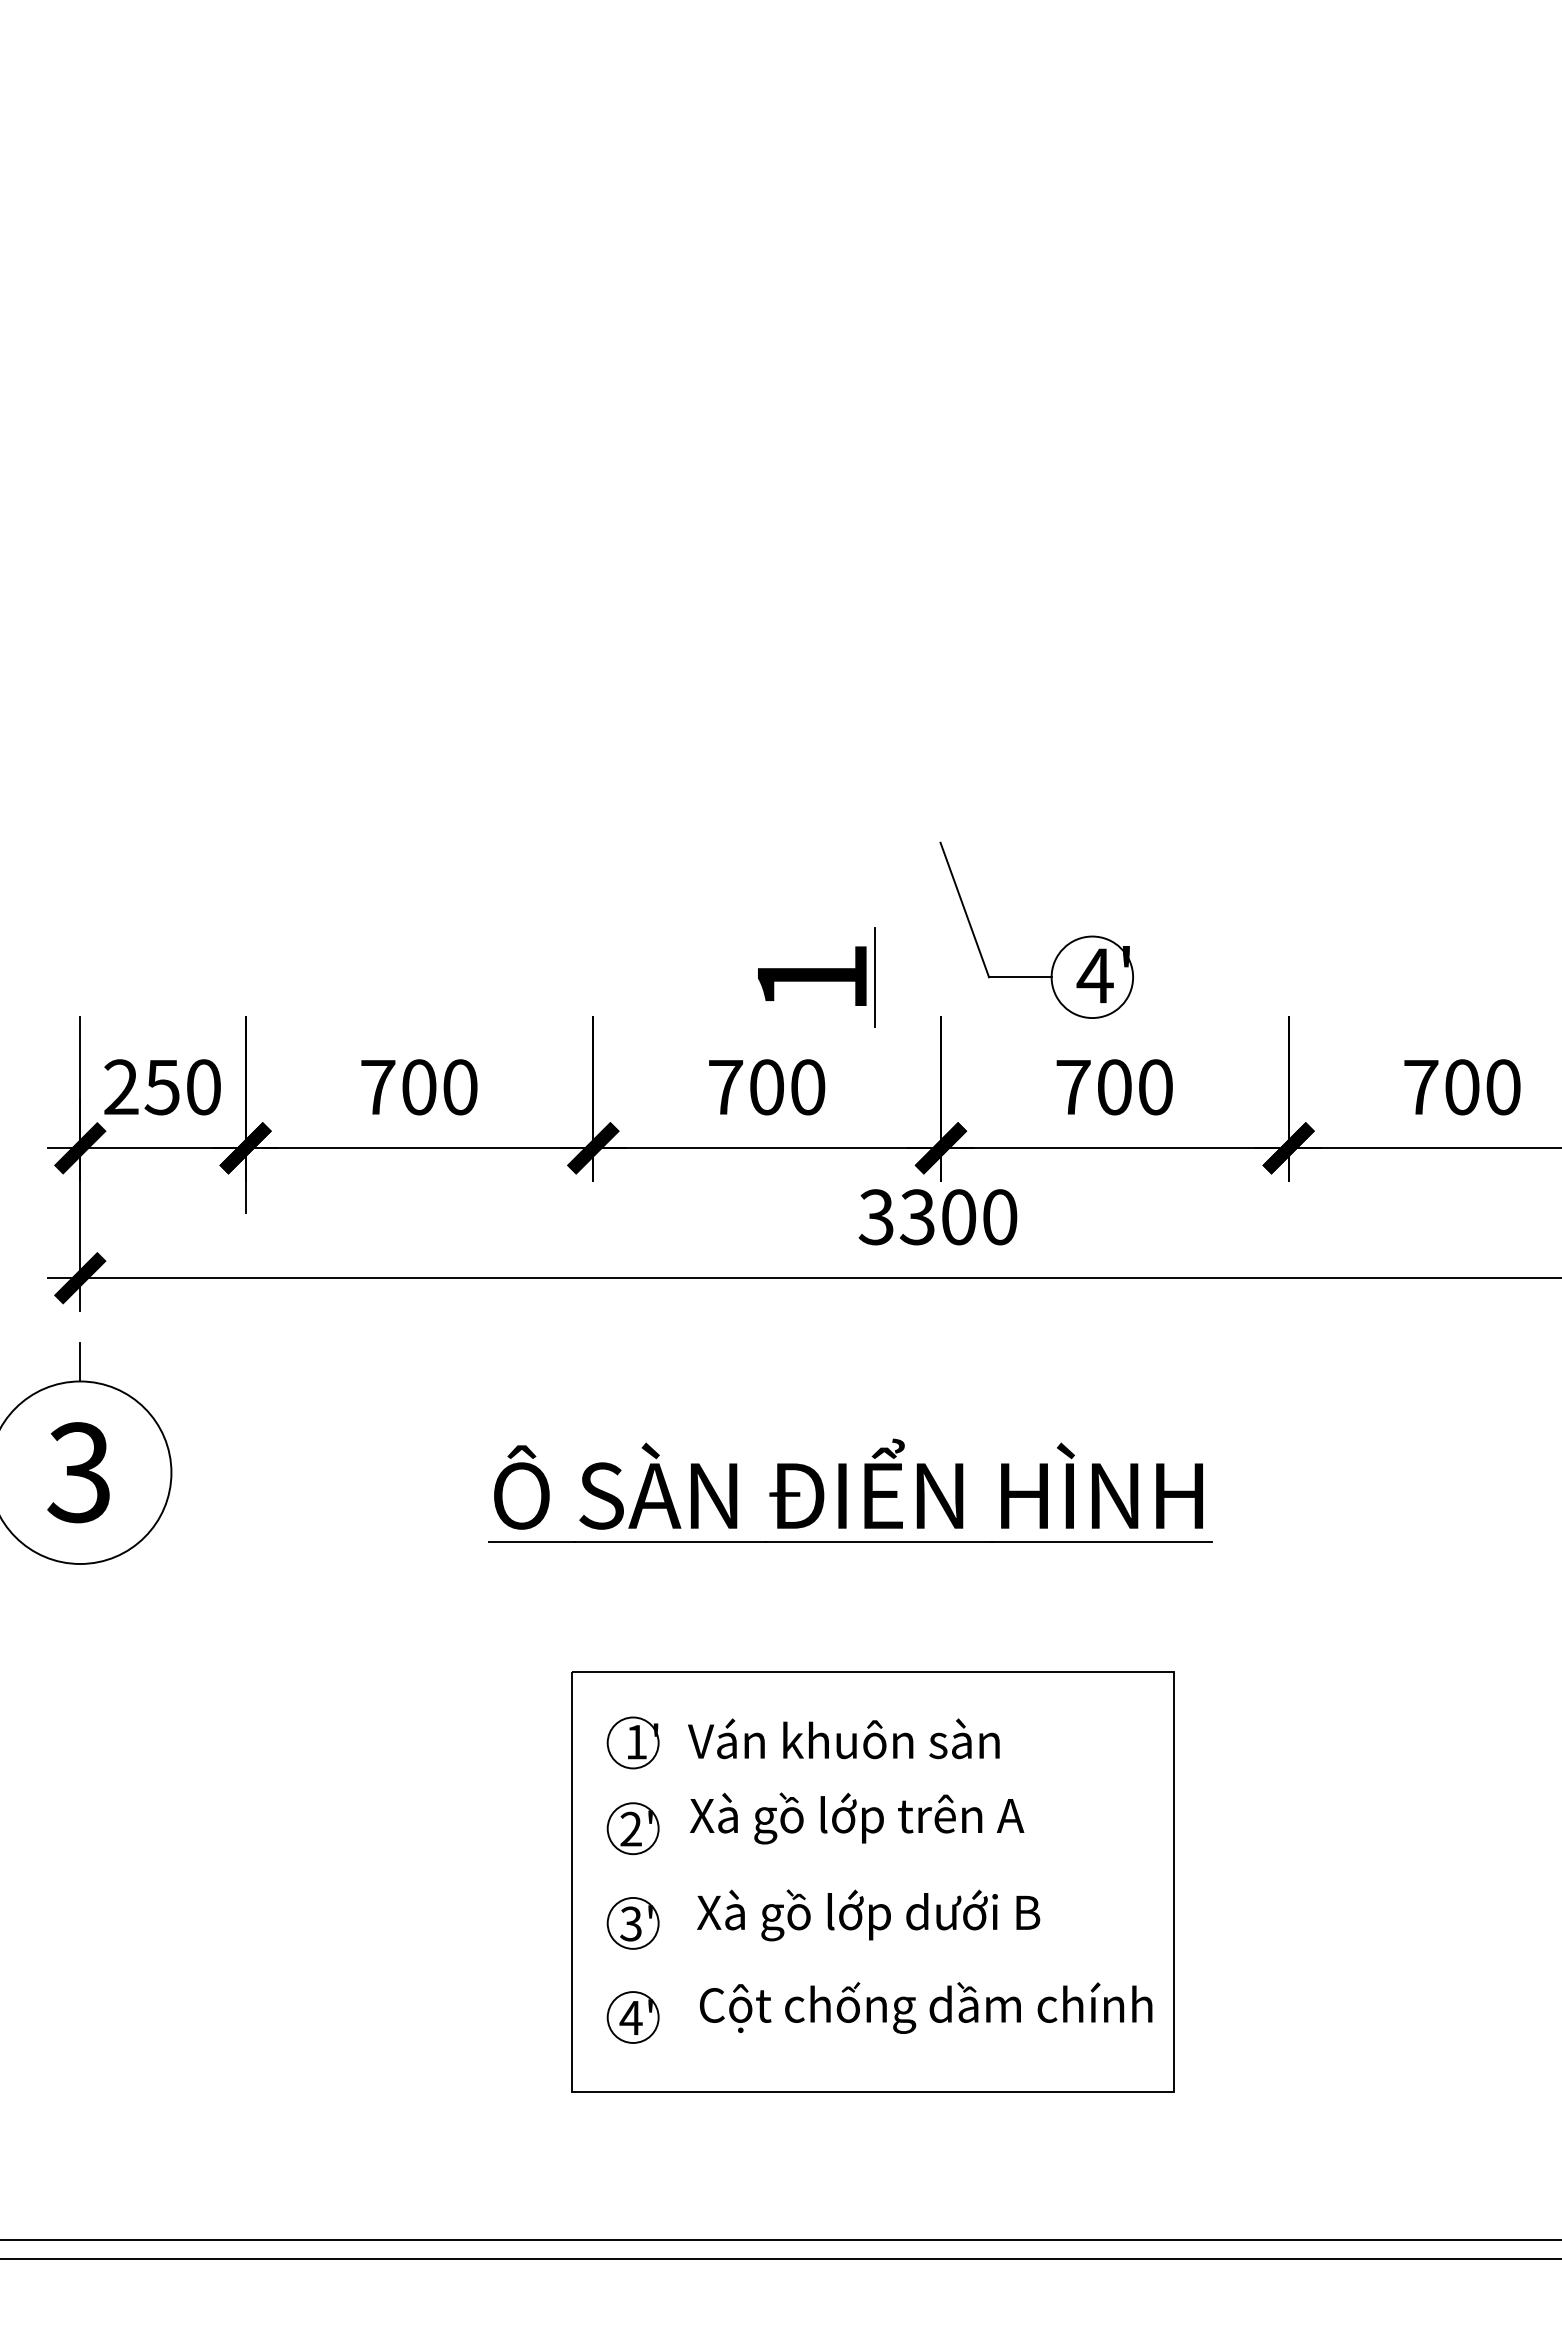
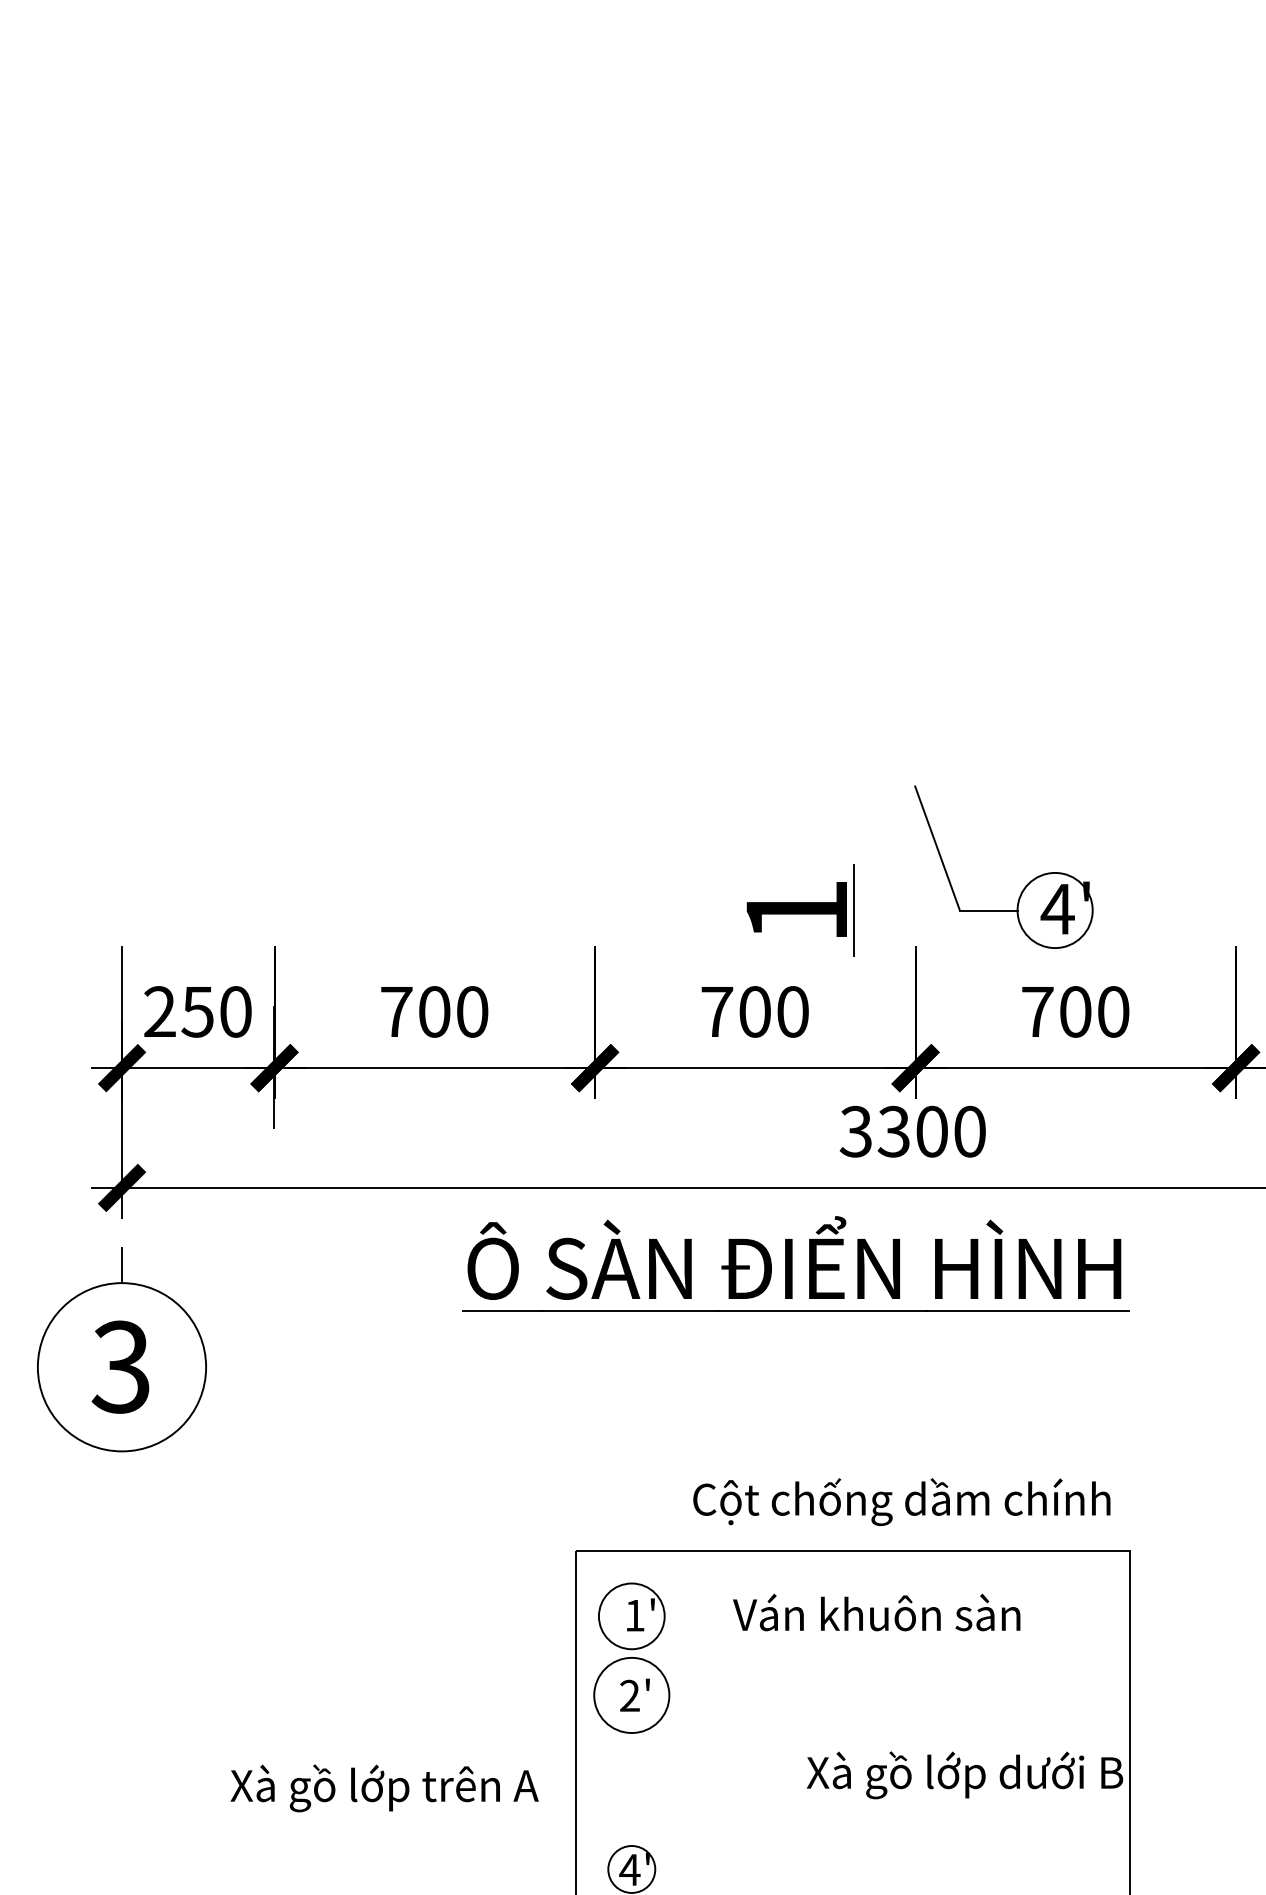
part: (850, 1490) -> (796, 1263), moved
text: (843, 1738) -> (876, 1612), moved
circle: (632, 1742) -> (631, 1615), size x1.4
text: (857, 1818) -> (385, 1788), moved
circle: (632, 1828) -> (631, 1695), size x1.6
text: (868, 1915) -> (964, 1775), moved
part: (632, 1923) -> (631, 1782), removed
text: (926, 2007) -> (902, 1501), moved

